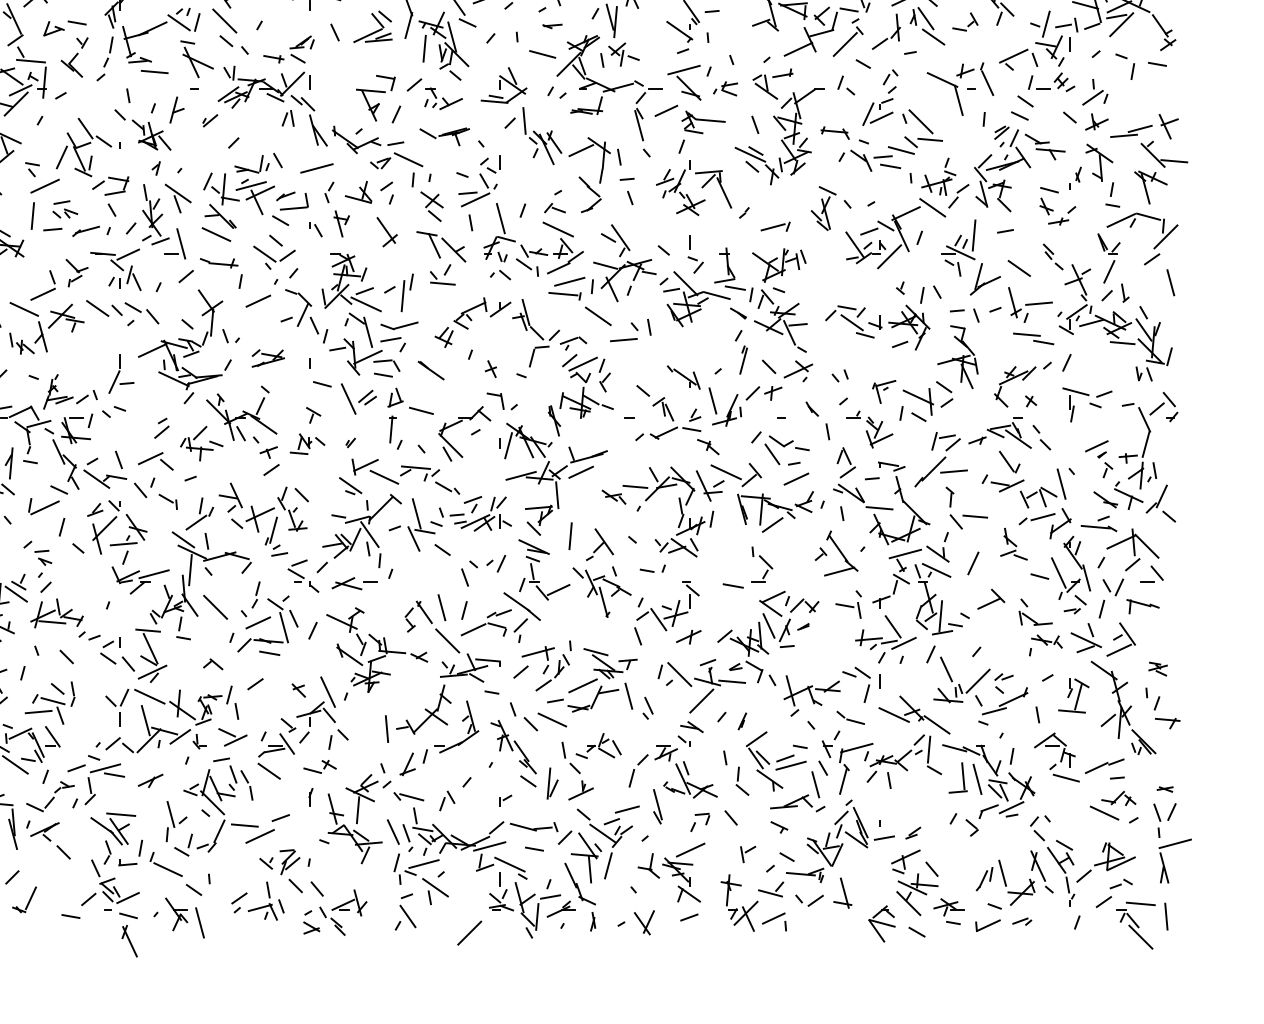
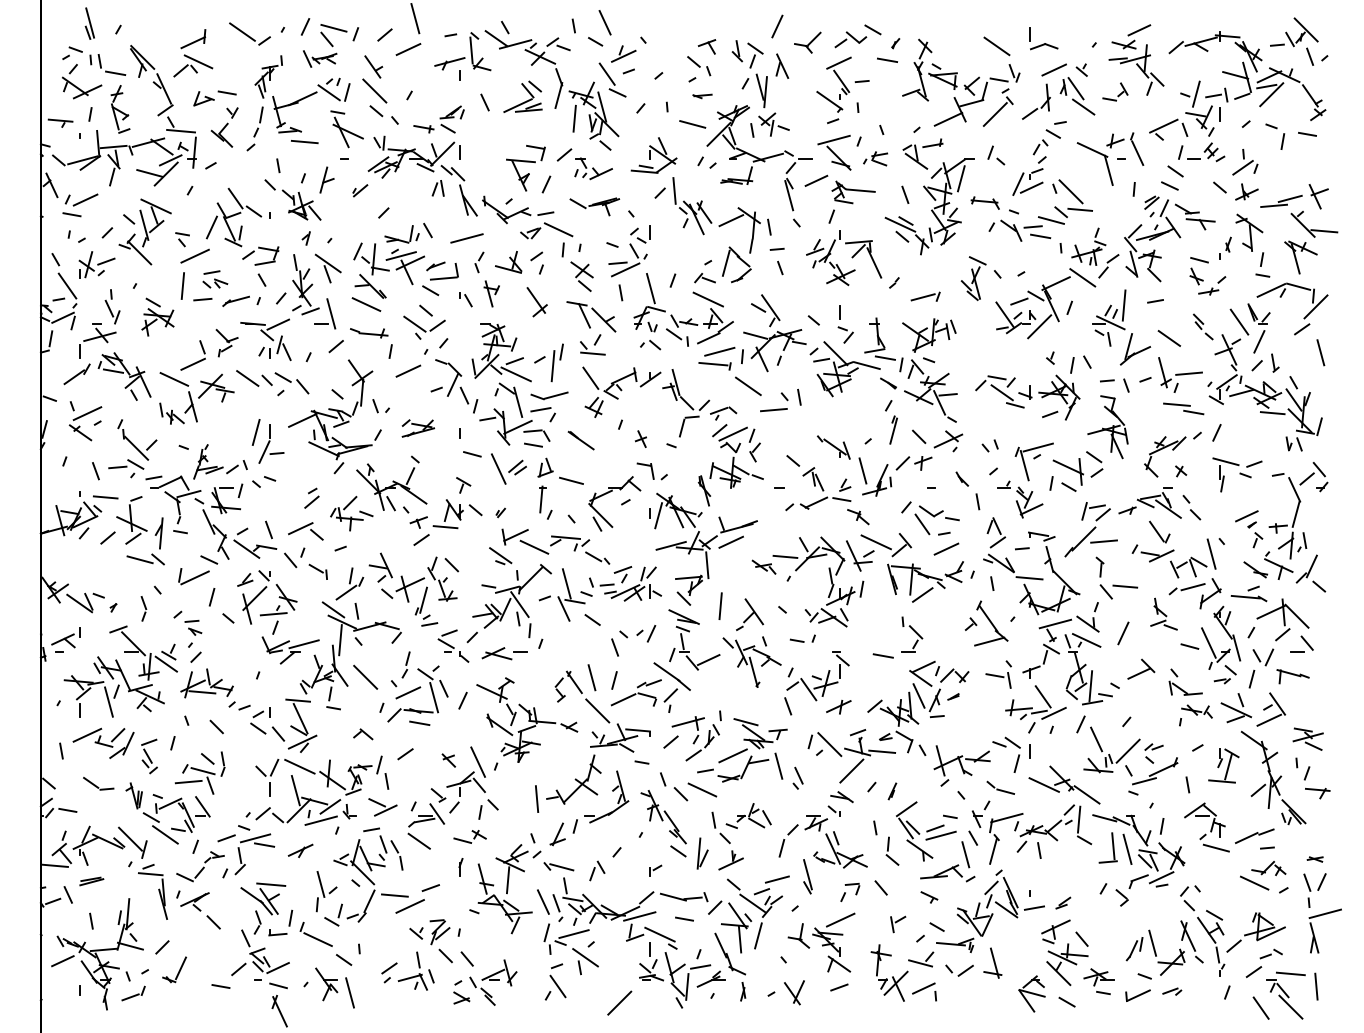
line: (862, 63) -> (1052, 133), moved
line: (810, 108) -> (960, 178), added
line: (575, 192) -> (725, 262), added
line: (1089, 251) -> (1239, 321), added
line: (440, 307) -> (590, 377), added
line: (105, 361) -> (255, 431), added
part: (883, 391) -> (1033, 461), size x1.67
part: (307, 444) -> (457, 514), size x1.43
part: (1157, 668) -> (1307, 738), size x1.67
line: (170, 750) -> (320, 820), added
line: (1110, 937) -> (1260, 1007), added

